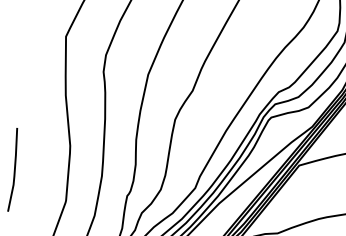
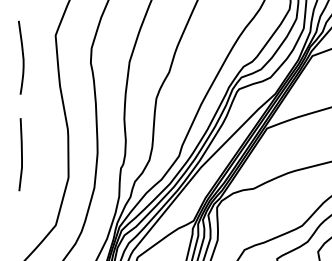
curve: (25, 58) -> (22, 57), added

